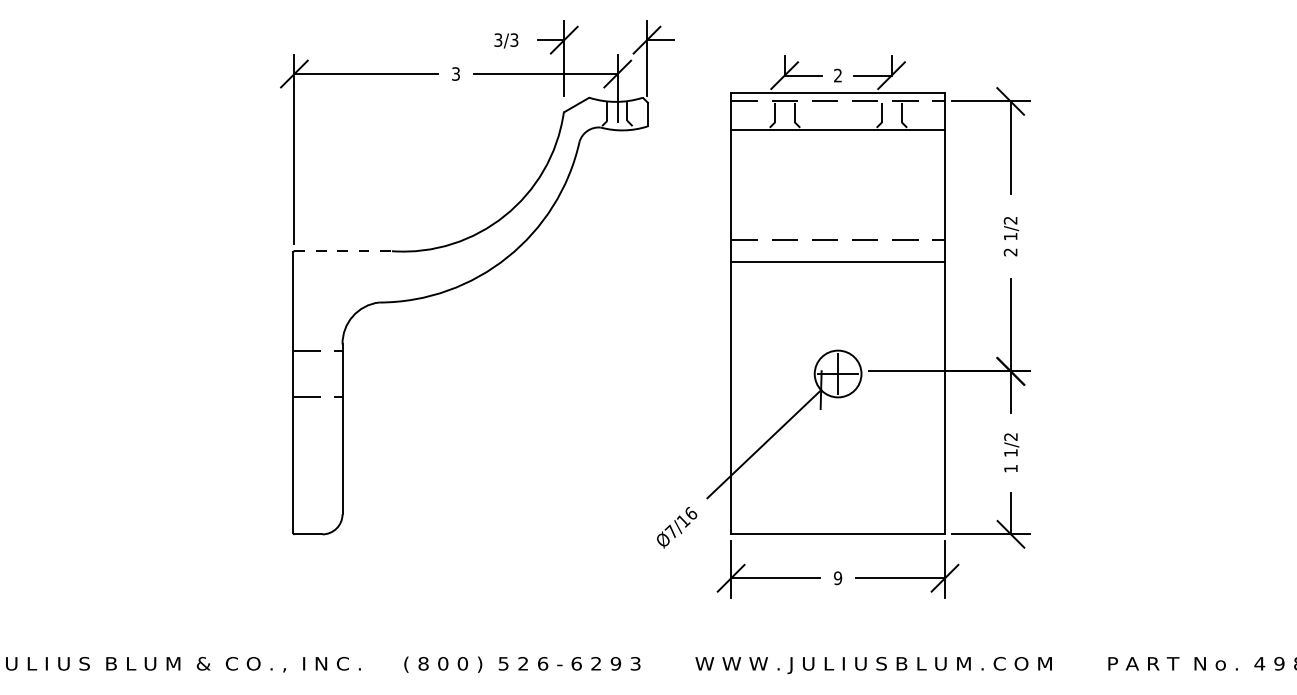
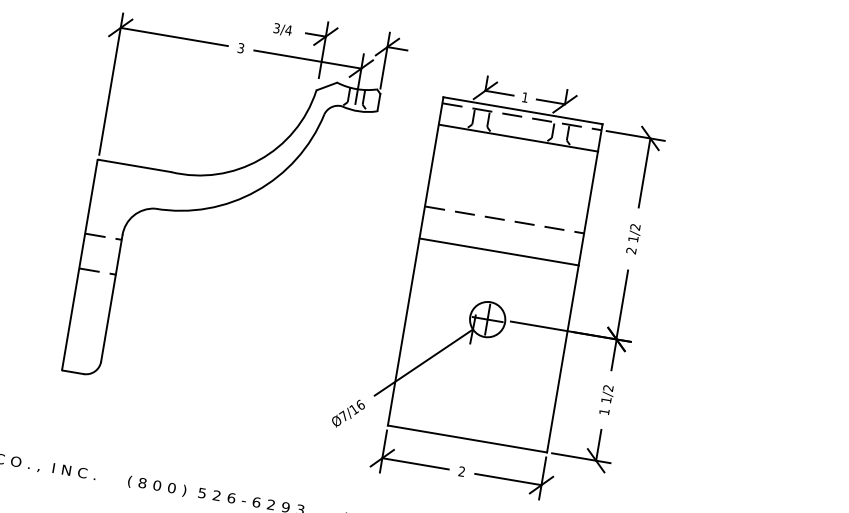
text: (514, 39) -> (288, 29), 3/3 -> 3/4
text: (837, 75) -> (524, 97), 2 -> 1
line: (343, 251) -> (134, 166), dashed -> solid
line: (838, 262) -> (499, 252), moved
text: (838, 578) -> (462, 471), 9 -> 2

